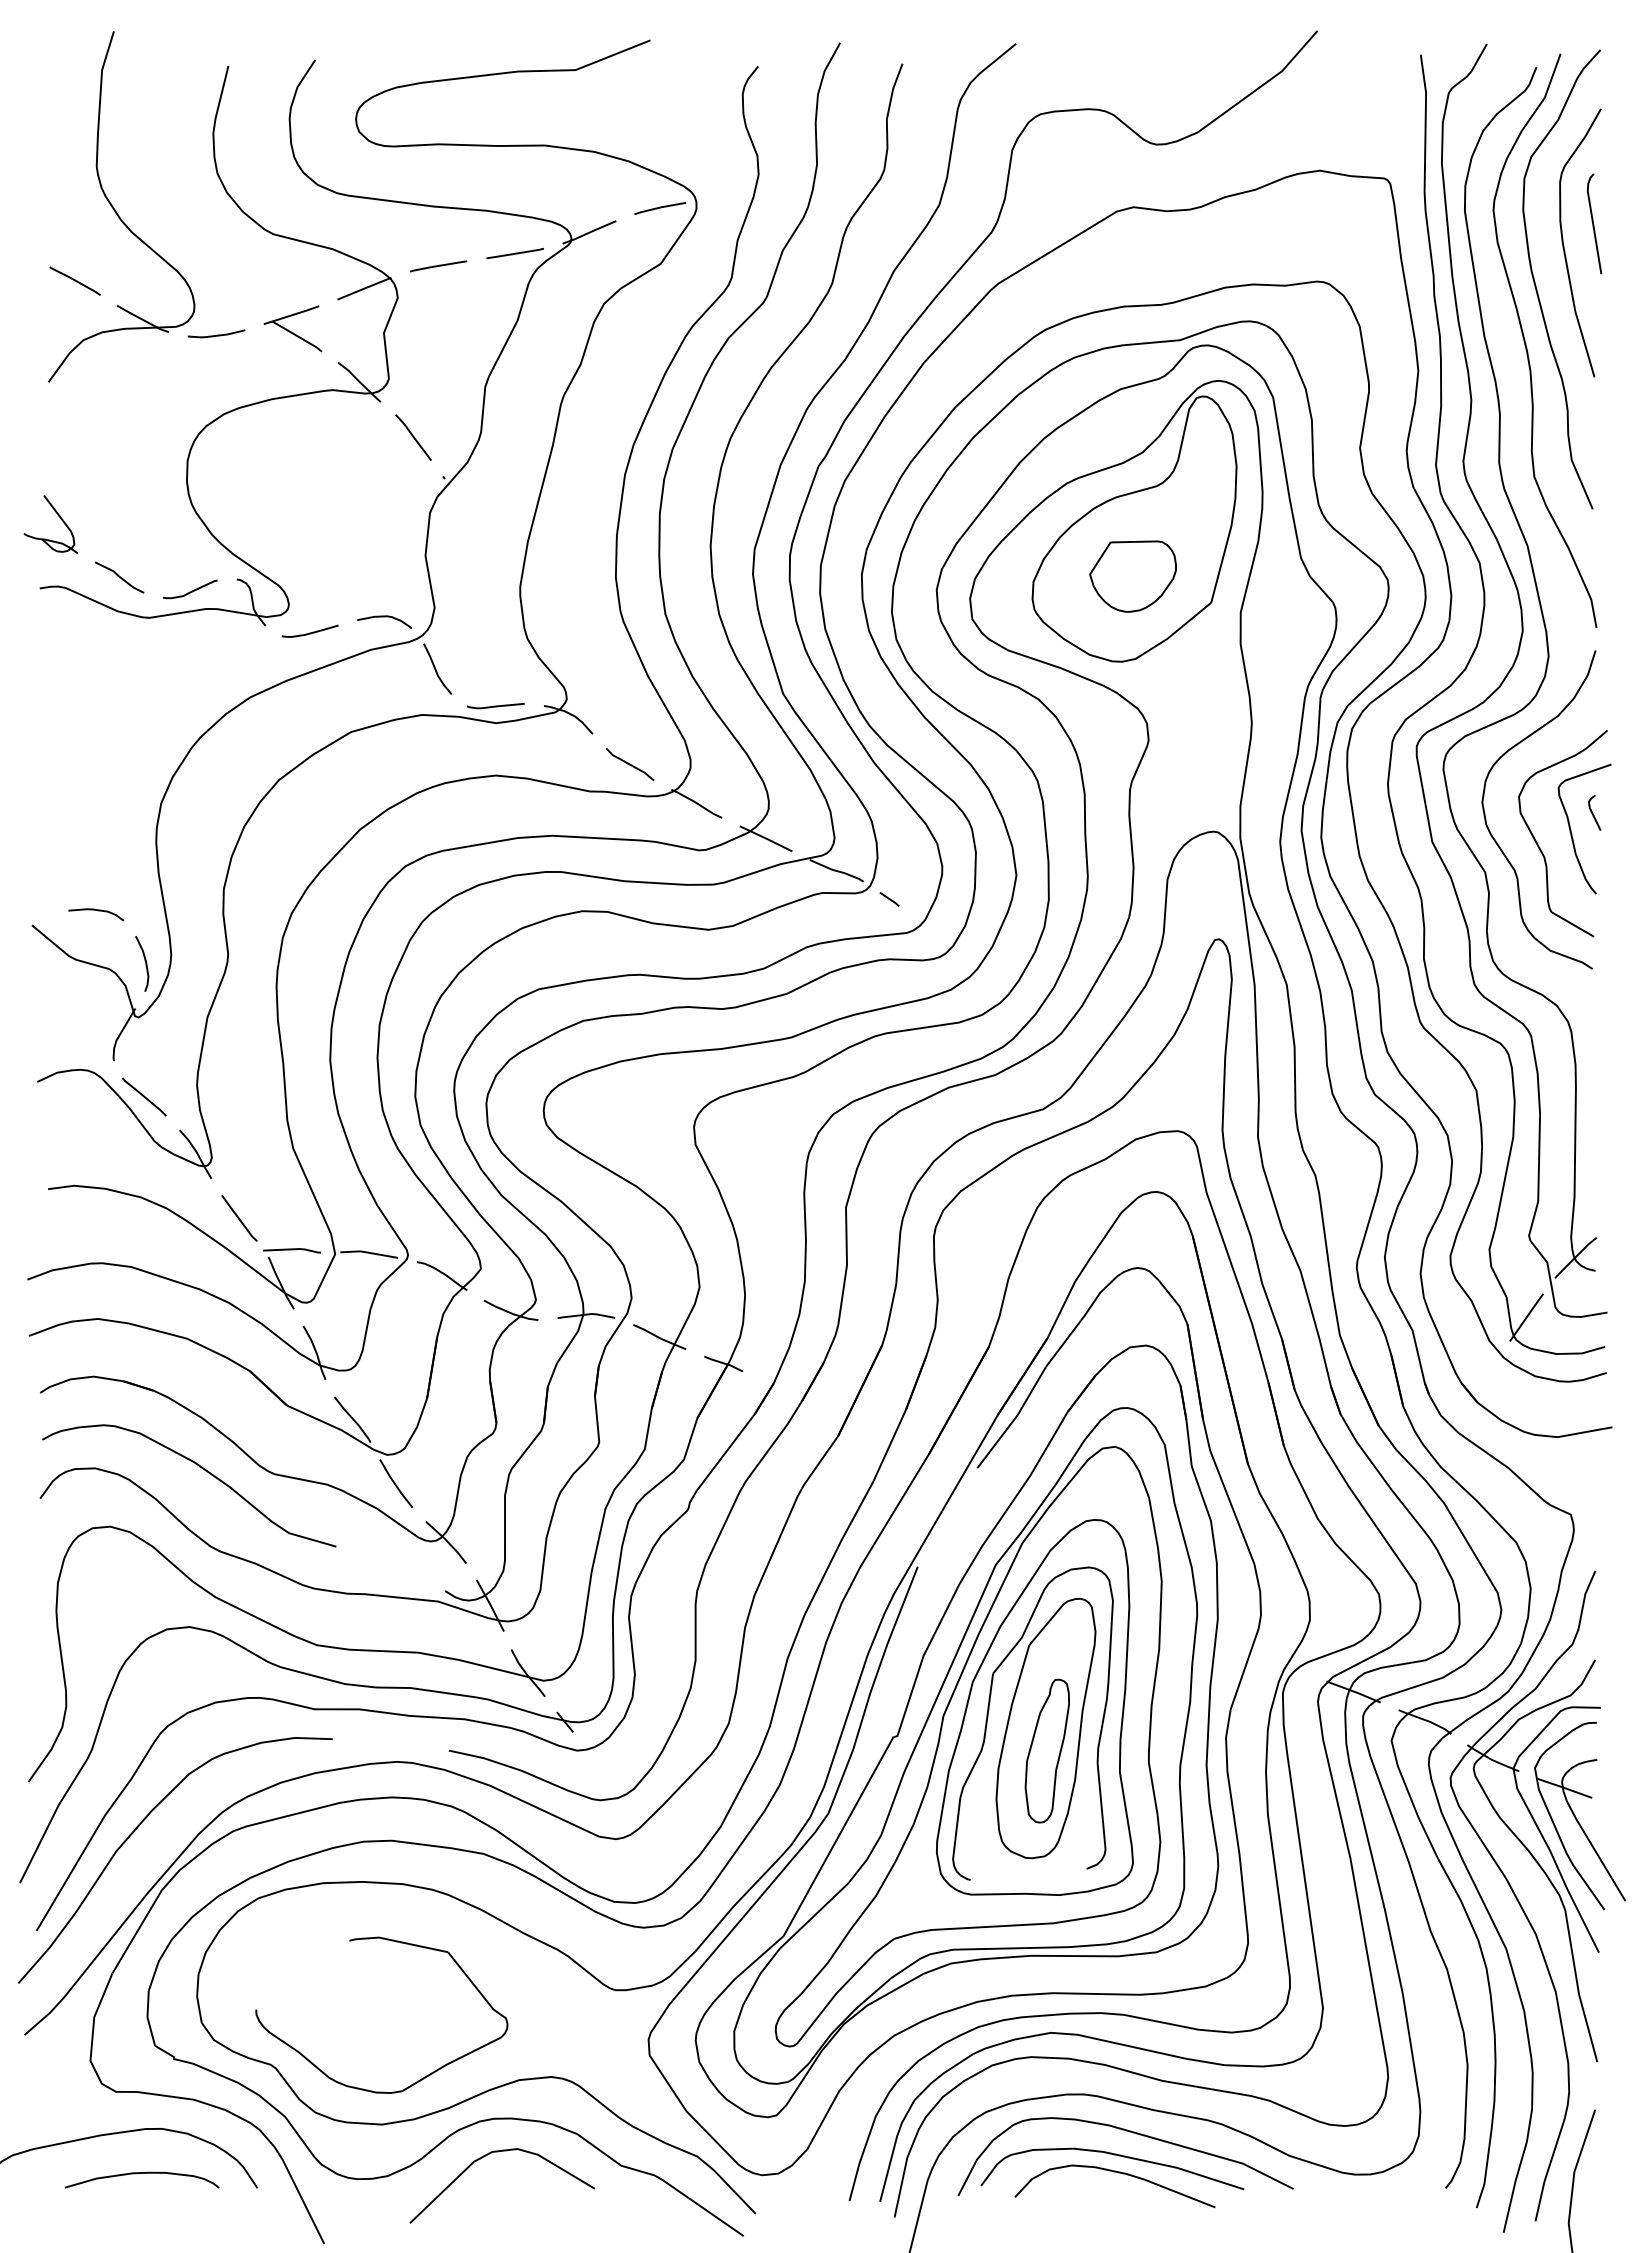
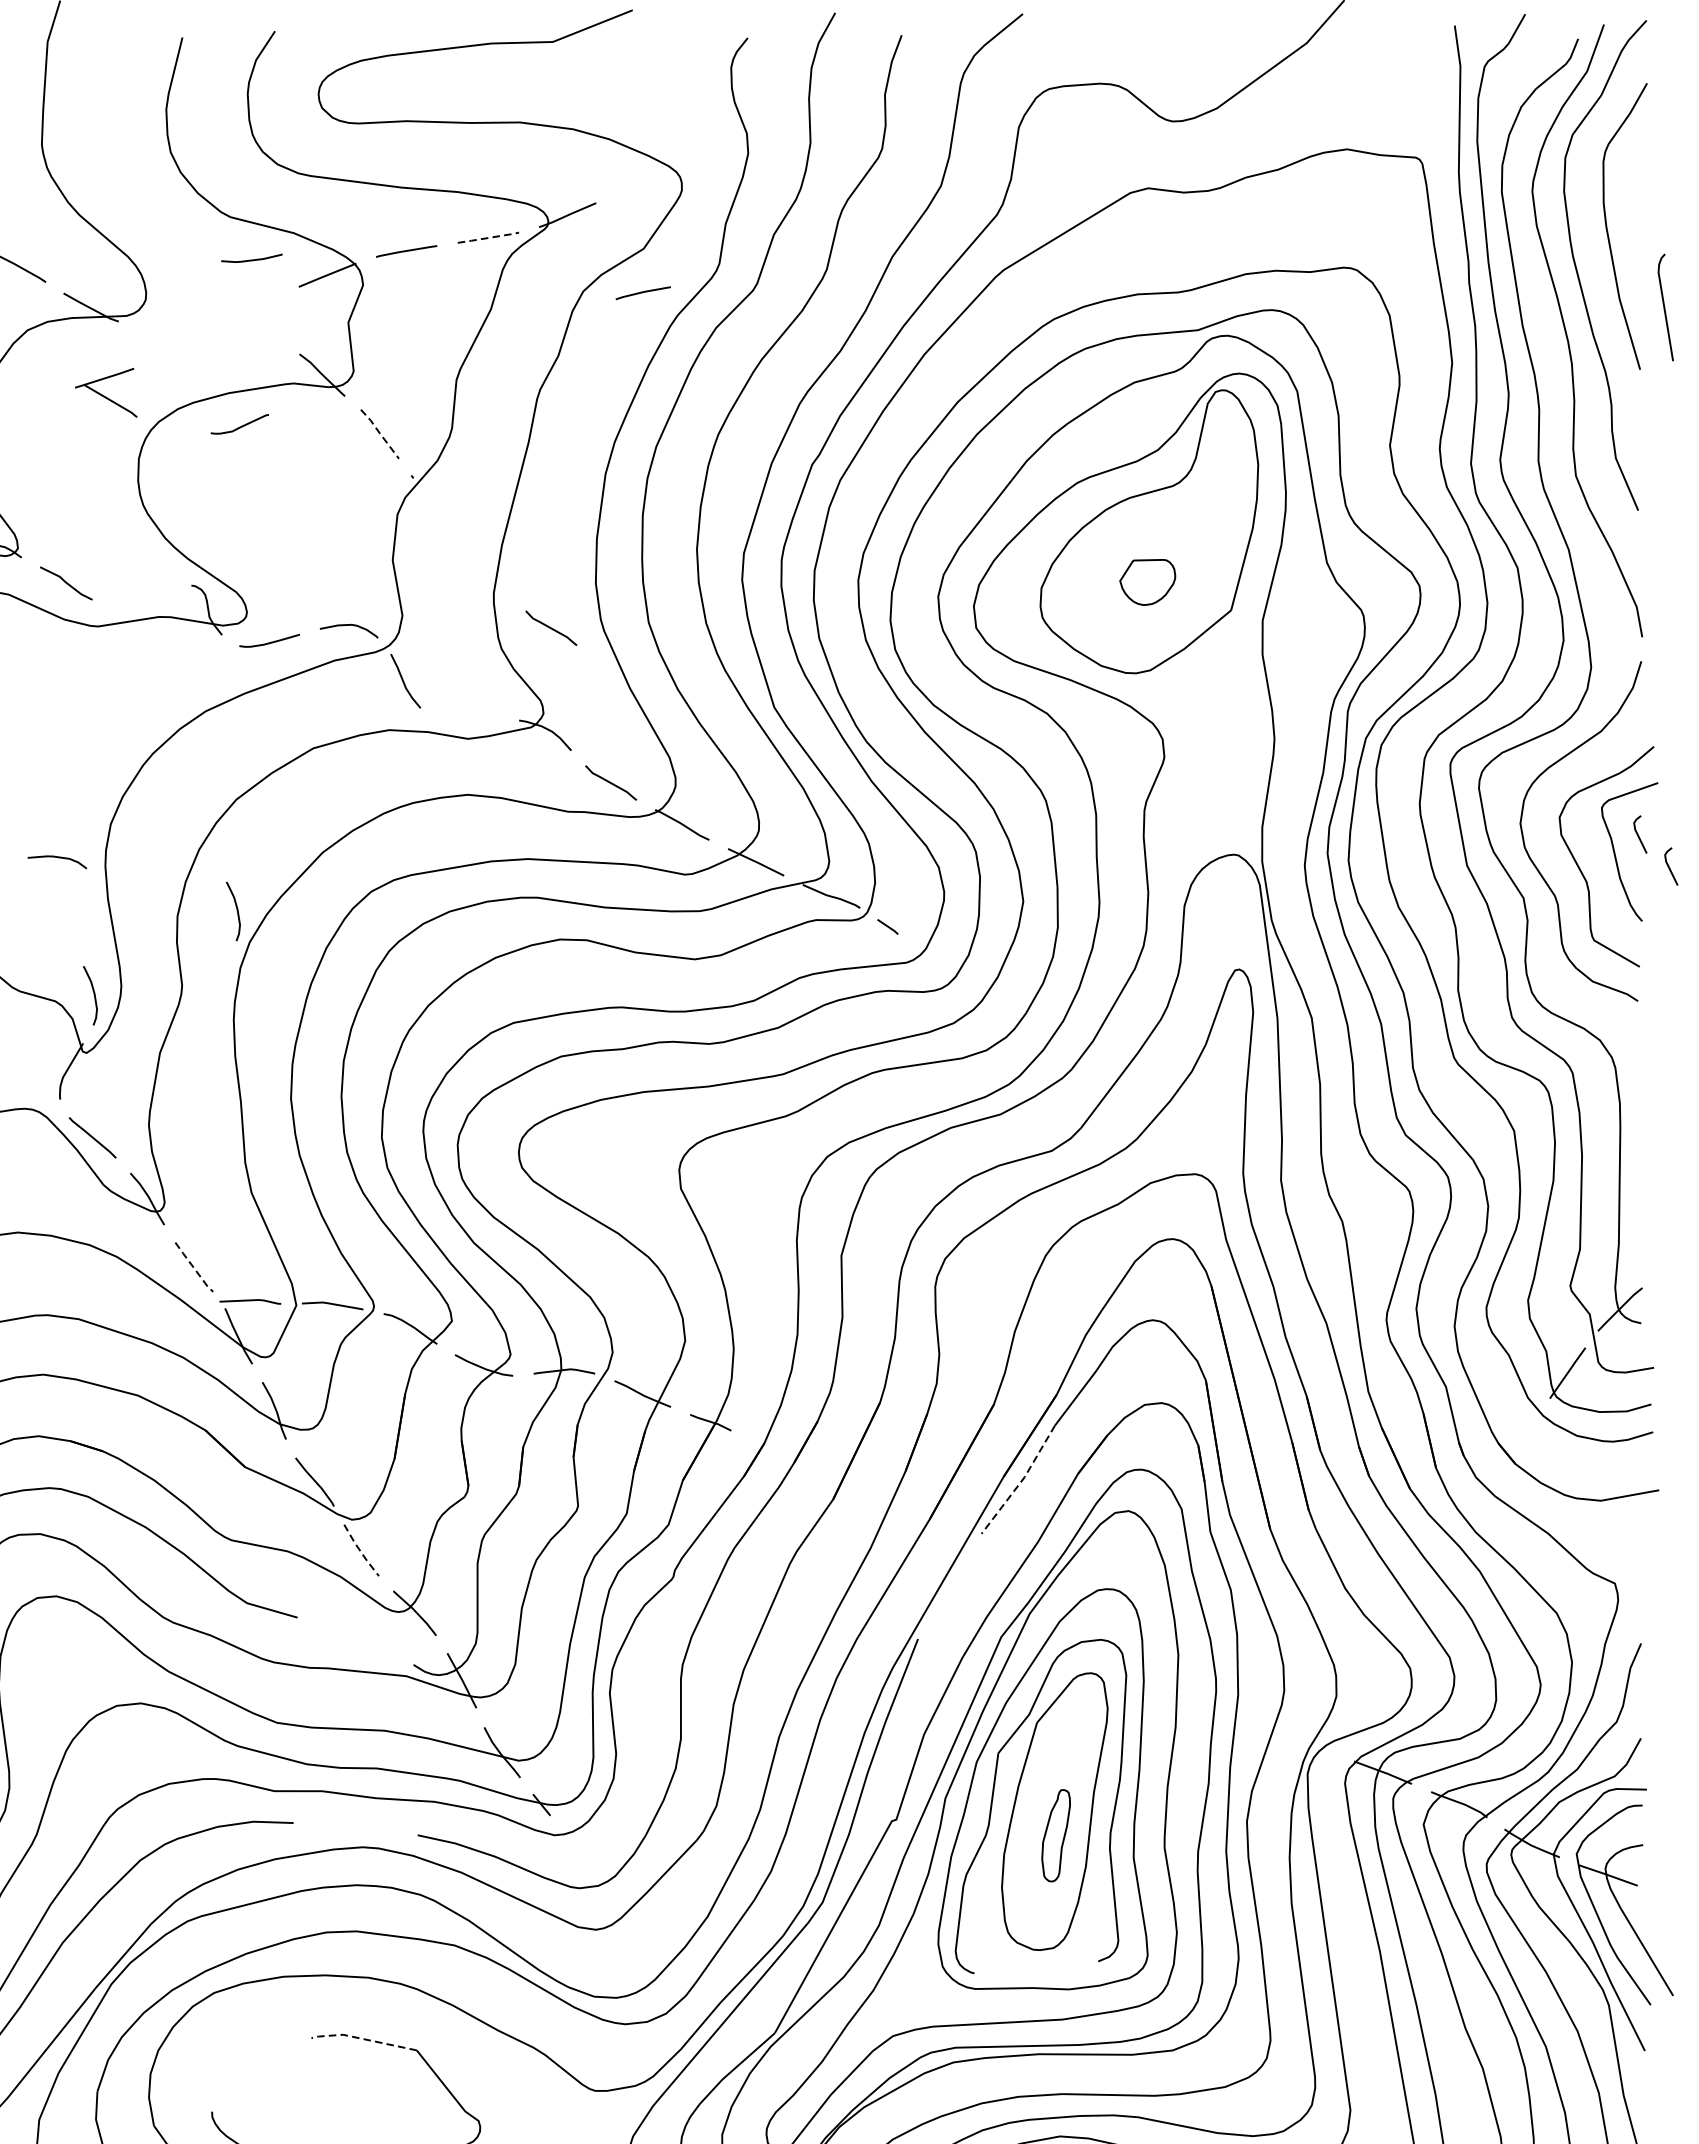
line: (660, 208) -> (643, 293), moved
line: (1593, 223) -> (1664, 307), moved
line: (514, 253) -> (487, 237), solid -> dashed
part: (292, 328) -> (105, 392), moved
curve: (216, 334) -> (251, 259), moved
line: (413, 437) -> (379, 434), solid -> dashed
part: (1132, 576) -> (1147, 582), size x0.6
curve: (191, 590) -> (241, 425), moved
curve: (574, 619) -> (551, 628), added
curve: (495, 706) -> (467, 721), removed
line: (1622, 843) -> (1670, 867), added
curve: (279, 884) -> (236, 911), added
curve: (97, 911) -> (58, 858), moved
line: (239, 1219) -> (194, 1268), solid -> dashed
line: (1014, 1419) -> (1021, 1481), solid -> dashed
line: (395, 1484) -> (360, 1551), solid -> dashed
part: (1046, 1750) -> (1055, 1835), size x0.6
line: (397, 1941) -> (362, 2038), solid -> dashed

